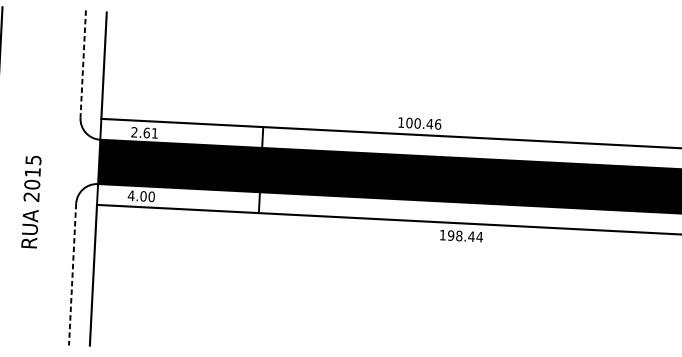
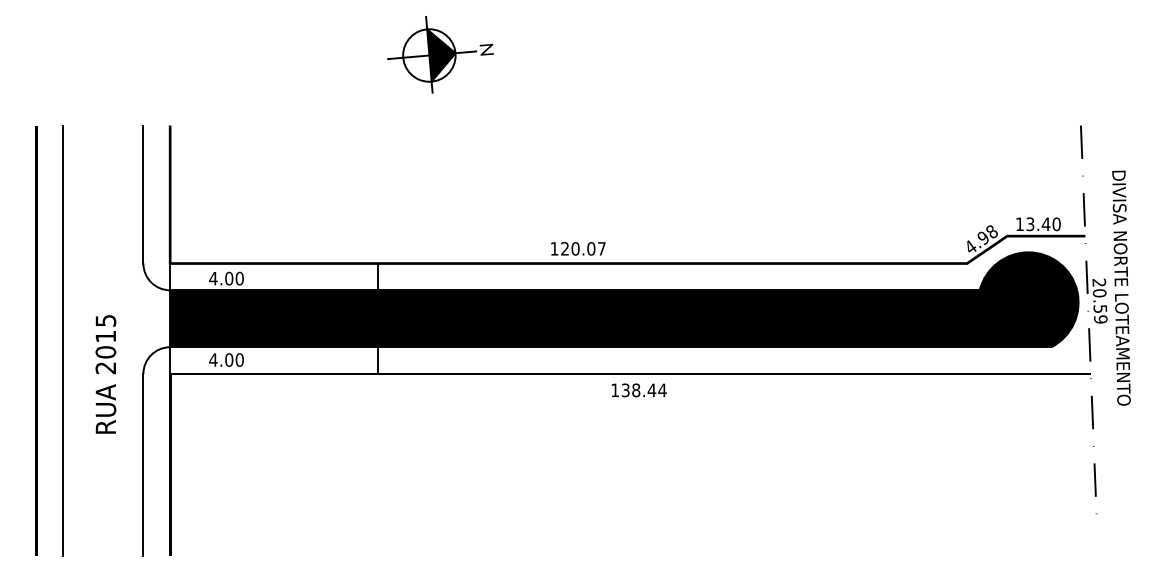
line: (83, 64) -> (143, 194), dashed -> solid
text: (423, 123) -> (583, 248), 100.46 -> 120.07
text: (144, 132) -> (226, 278), 2.61 -> 4.00
line: (15, 174) -> (63, 340), added
text: (31, 201) -> (105, 374), moved
text: (450, 235) -> (625, 390), 198.44 -> 138.44
line: (72, 275) -> (143, 465), dashed -> solid

